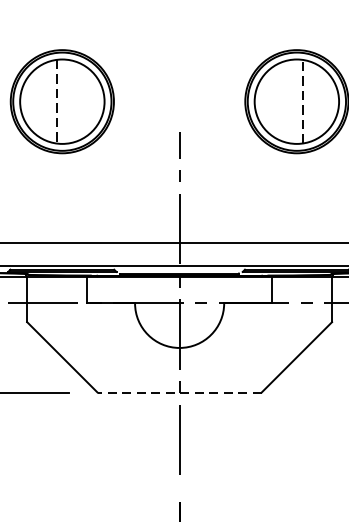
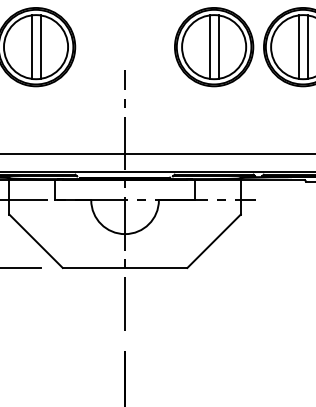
line: (68, 100) -> (40, 46), added
line: (290, 100) -> (209, 46), added
line: (56, 102) -> (31, 47), dashed -> solid
line: (302, 102) -> (218, 47), dashed -> solid
line: (178, 391) -> (124, 267), dashed -> solid

